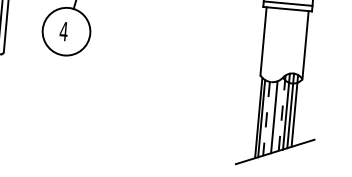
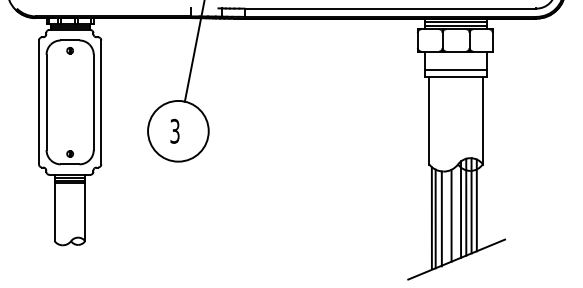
text: (64, 30) -> (175, 130), 4 -> 3
line: (282, 113) -> (461, 209), dashed -> solid
line: (266, 119) -> (441, 219), dashed -> solid

